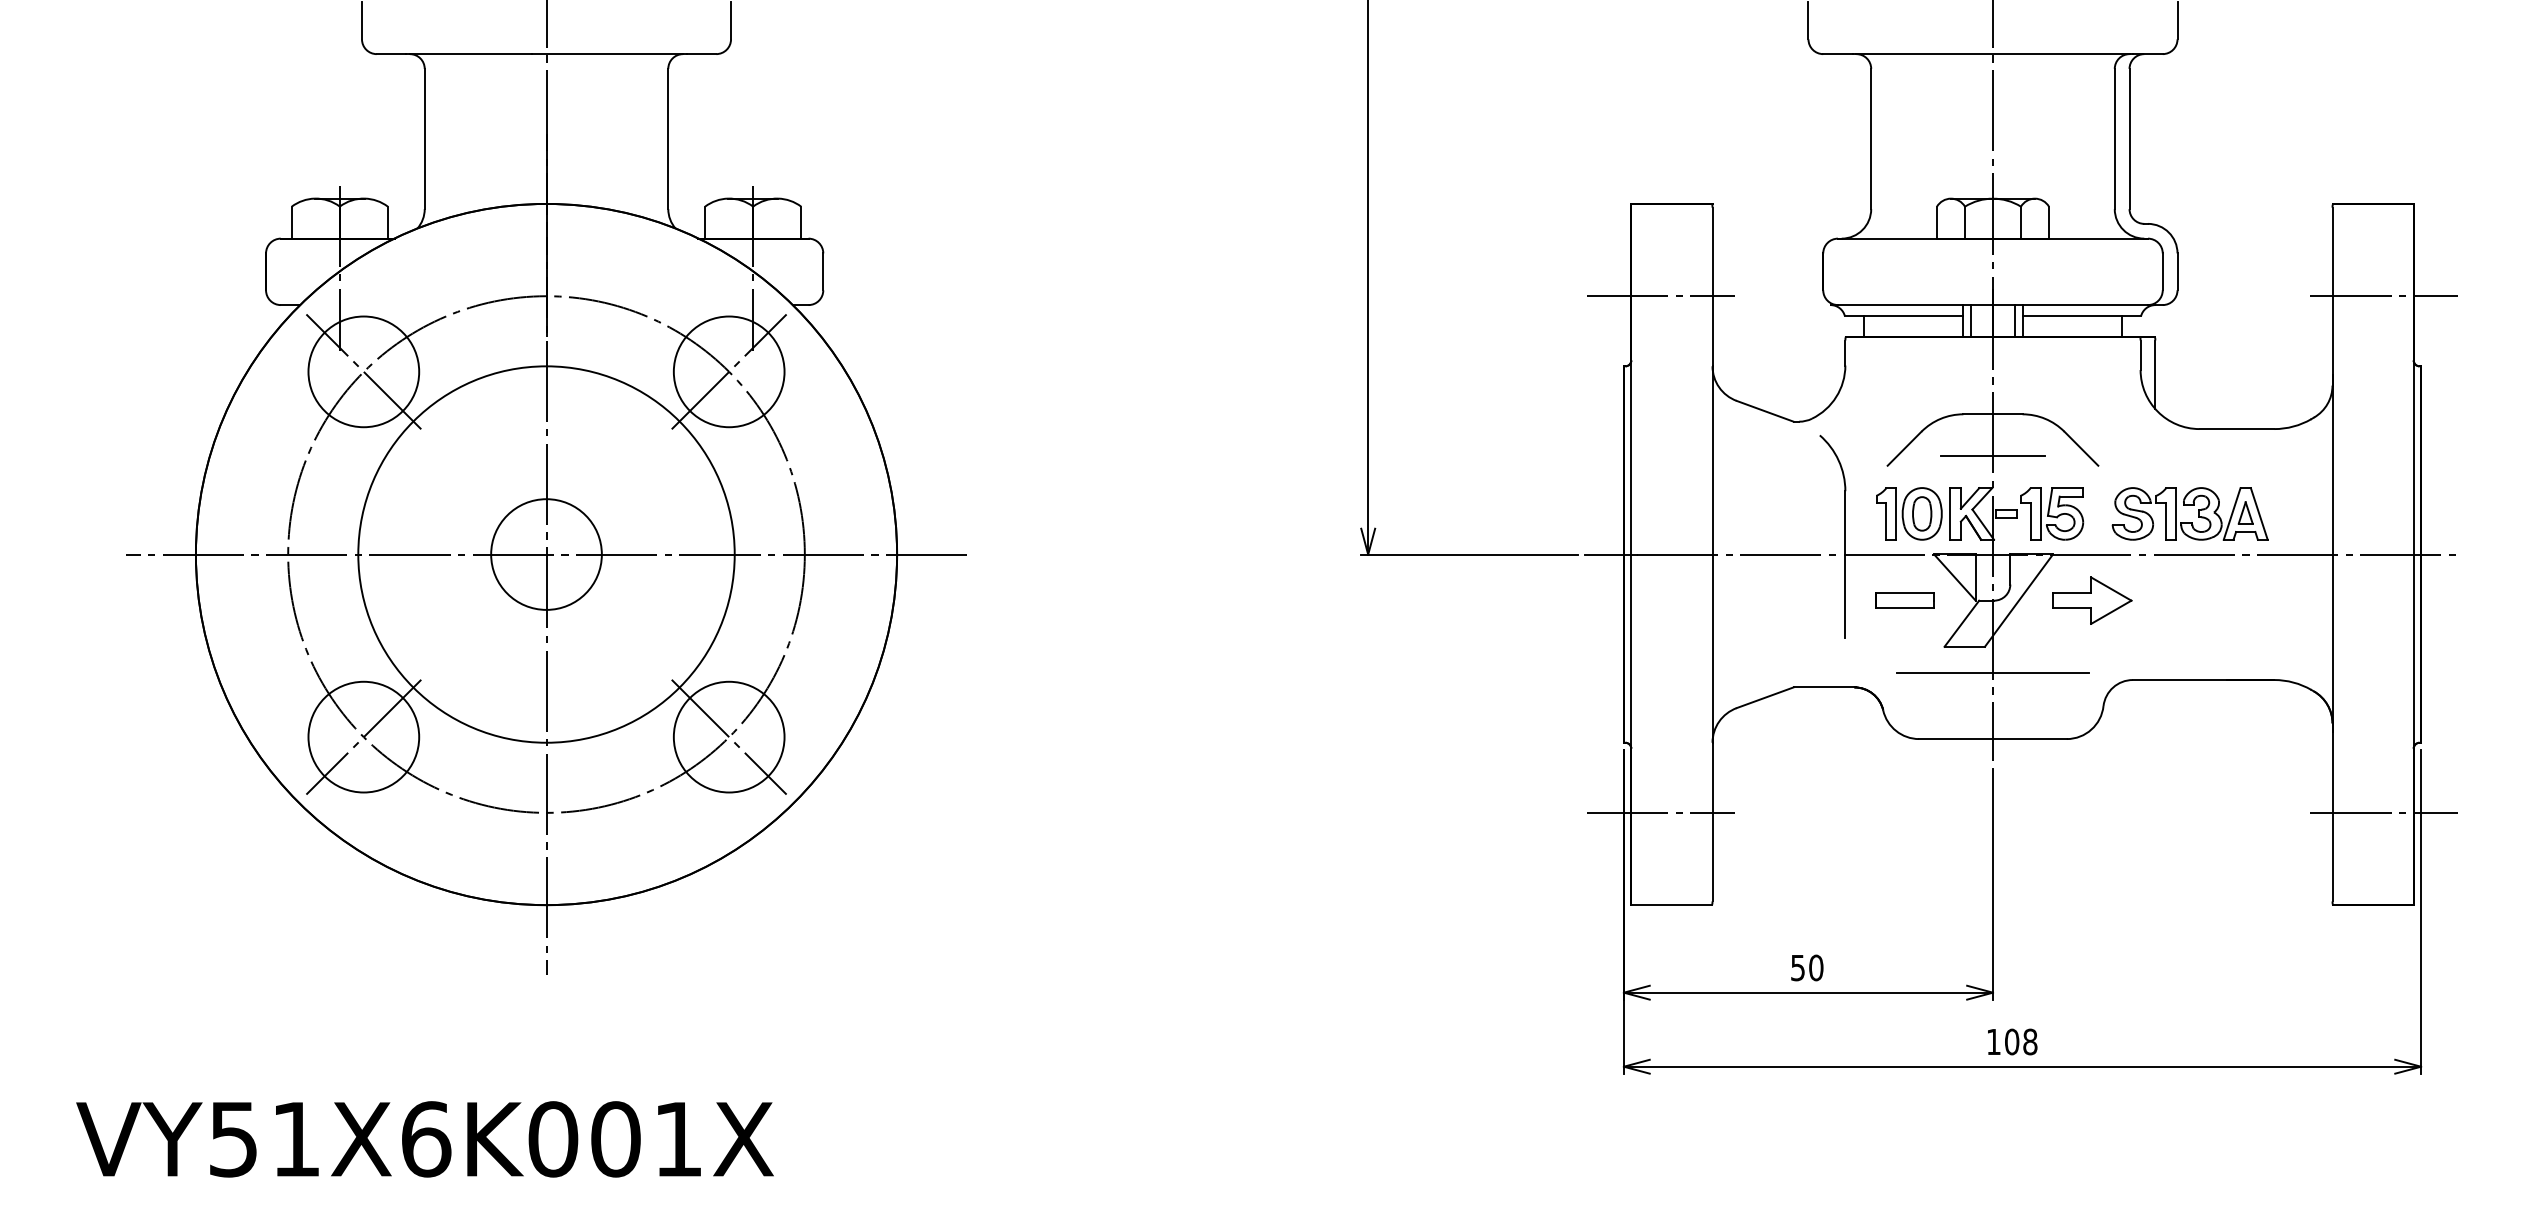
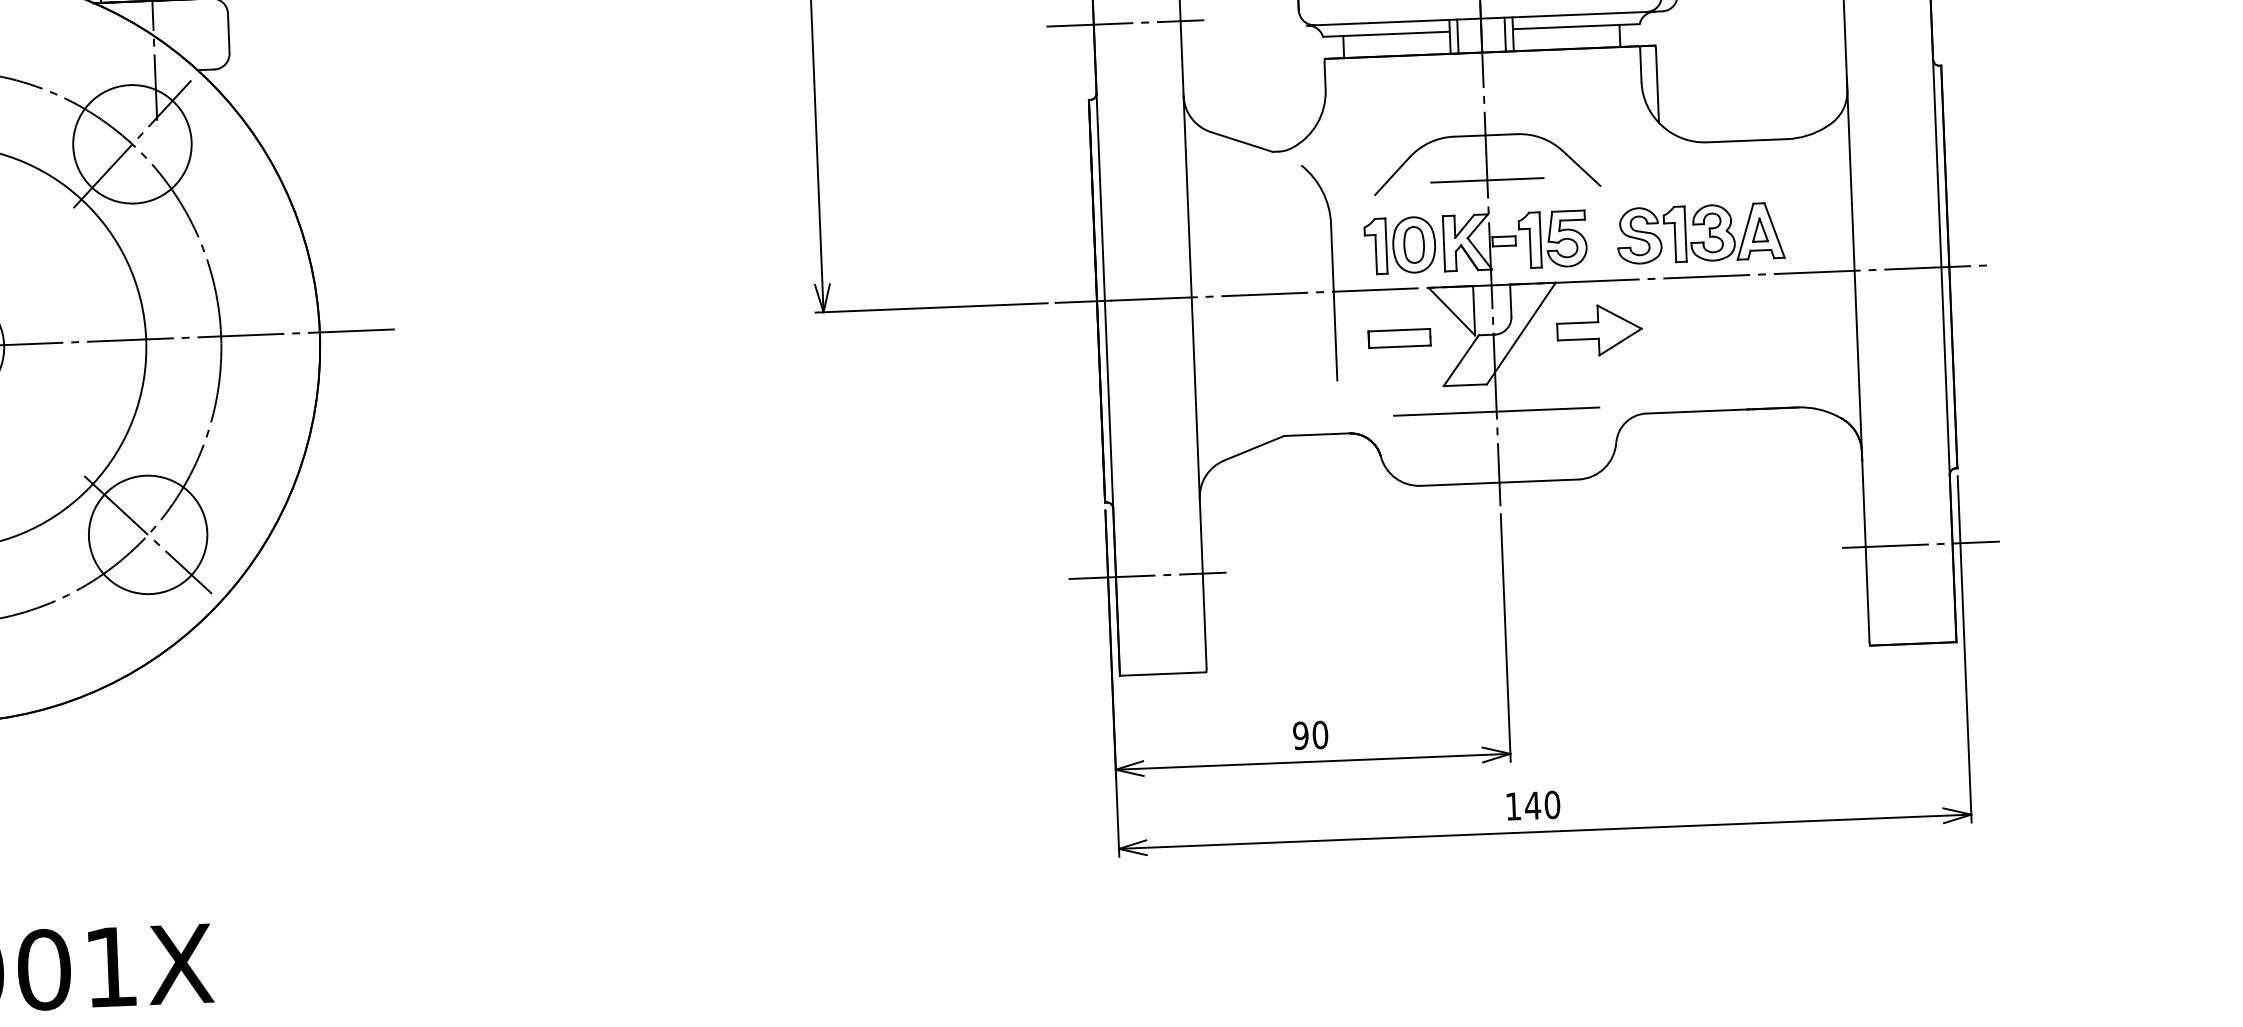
text: (1797, 967) -> (1300, 735), 50 -> 90
text: (2020, 1041) -> (1541, 804), 108 -> 140

